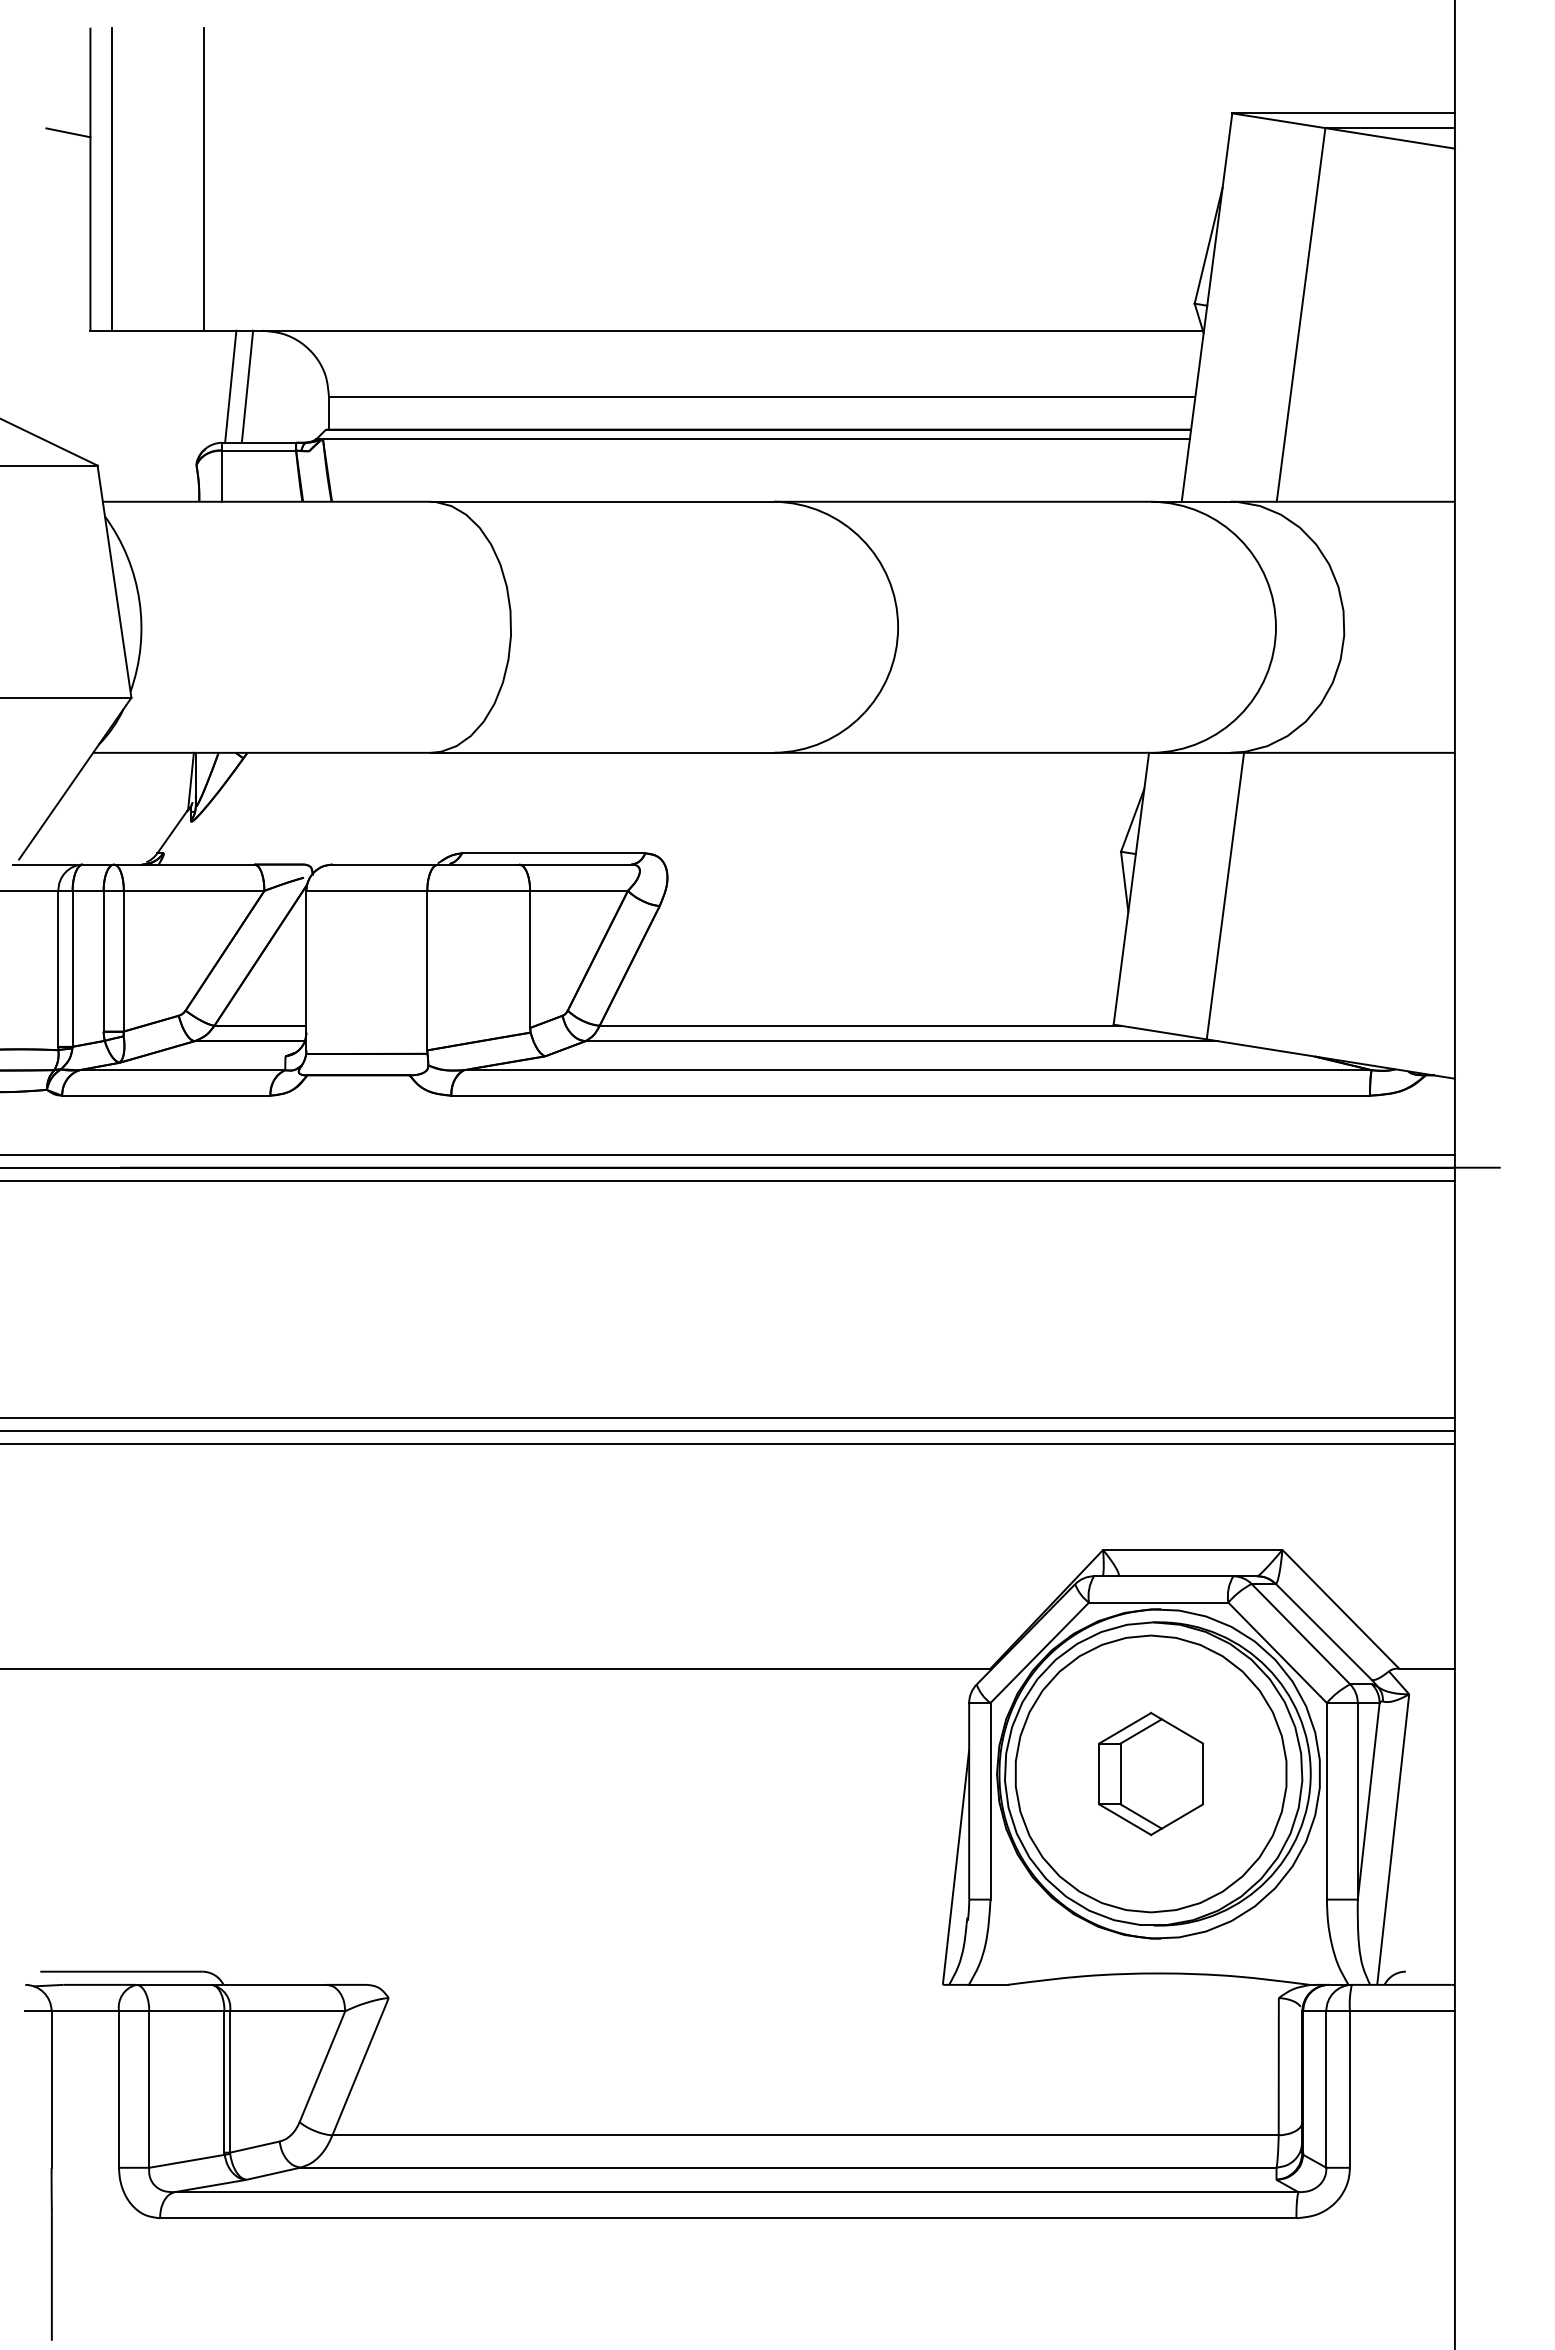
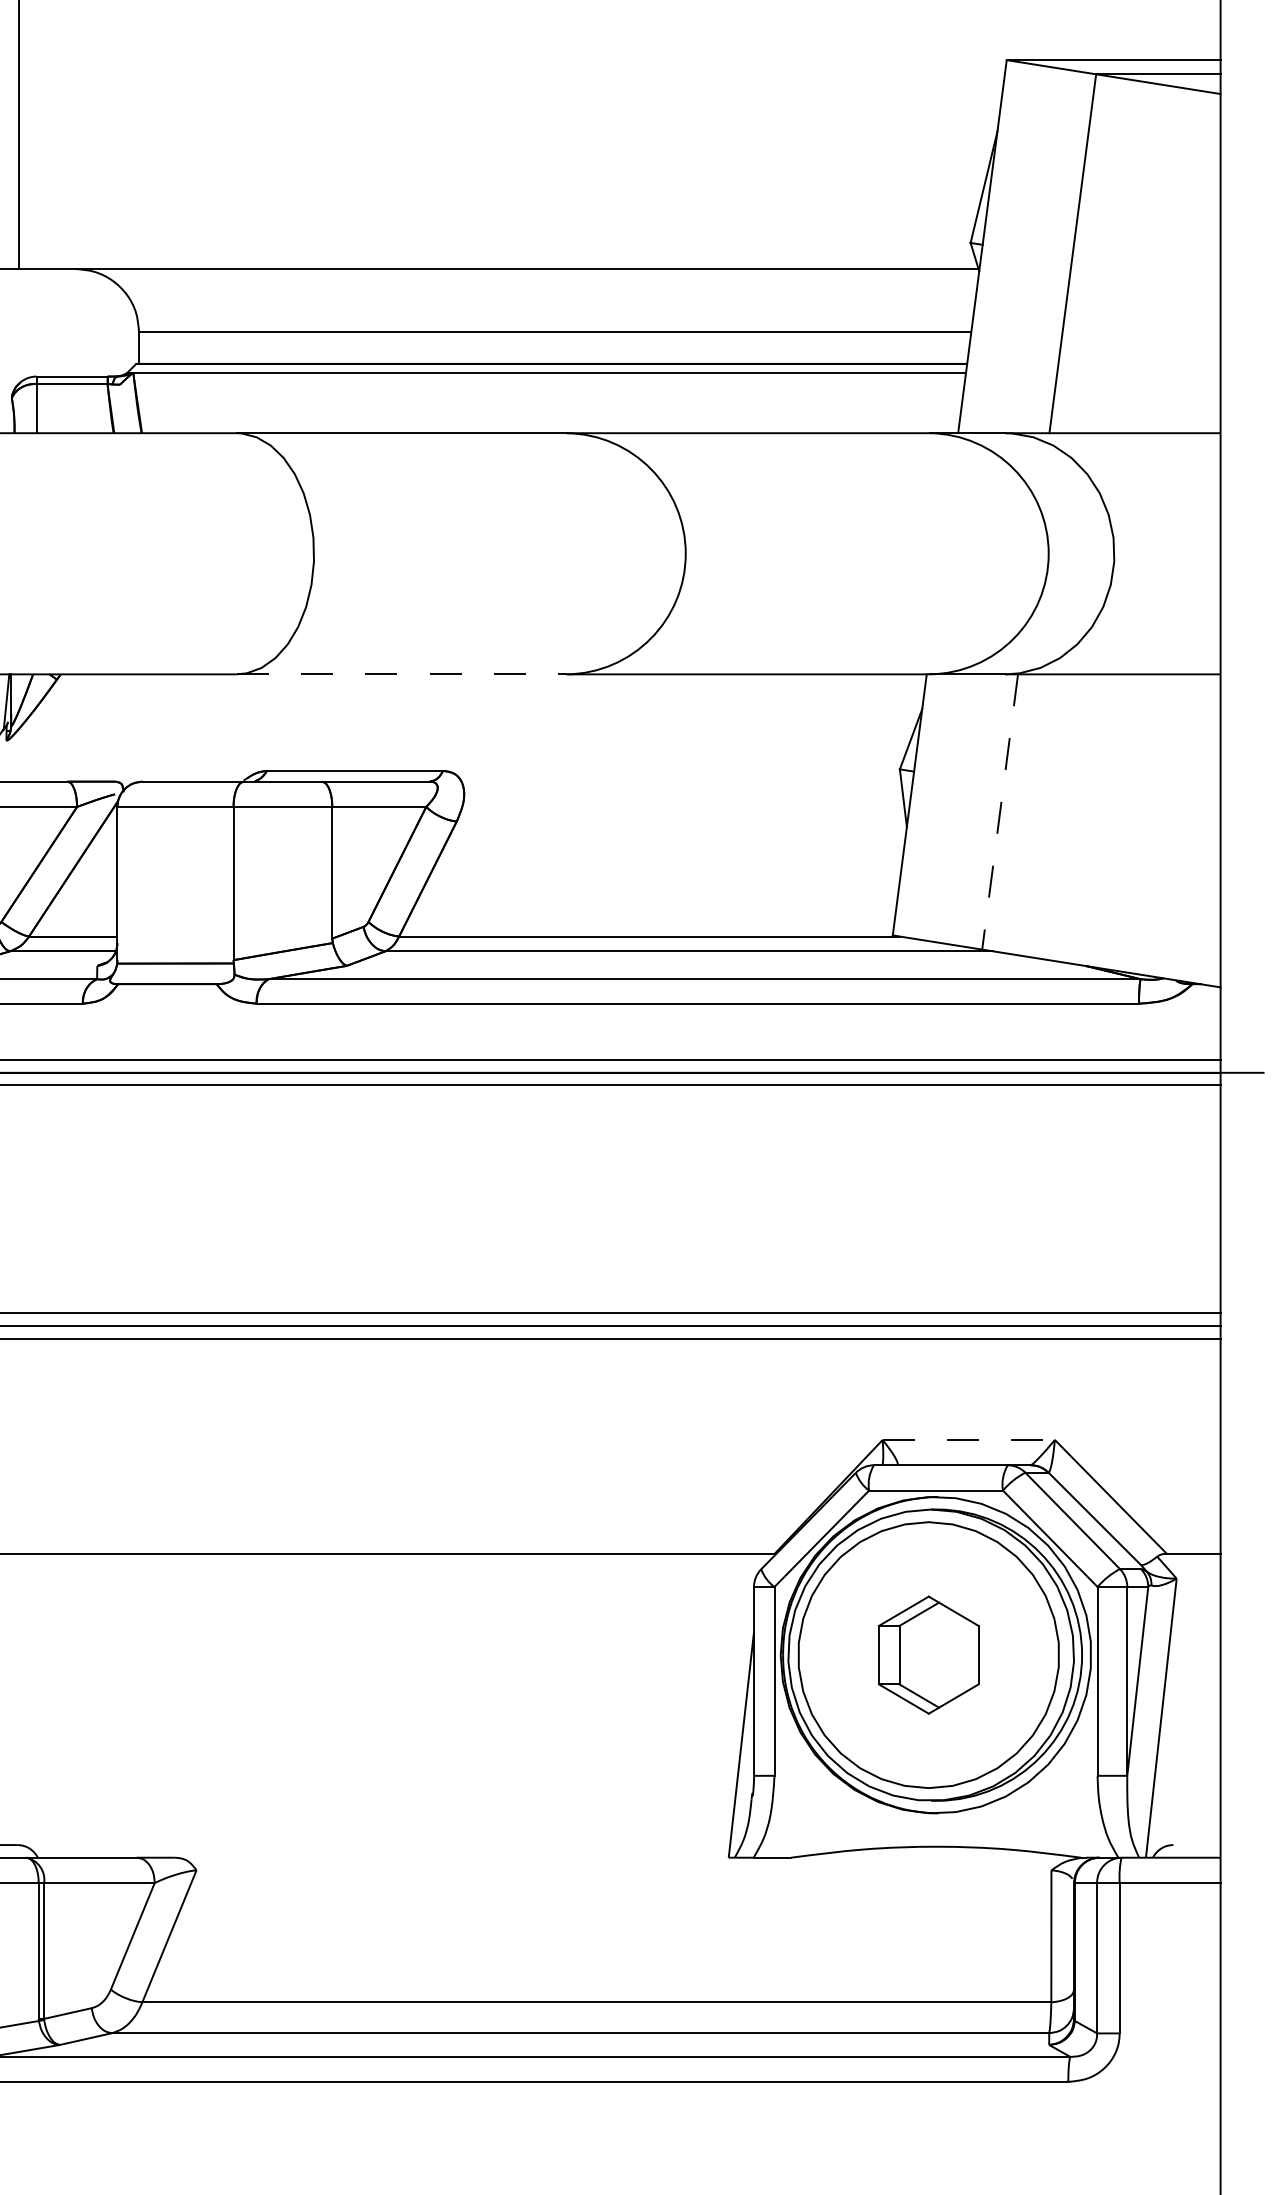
line: (230, 386) -> (44, 322), removed
line: (247, 386) -> (60, 322), removed
line: (602, 752) -> (401, 674), solid -> dashed
line: (1225, 896) -> (1000, 812), solid -> dashed
line: (1192, 1549) -> (968, 1439), solid -> dashed

